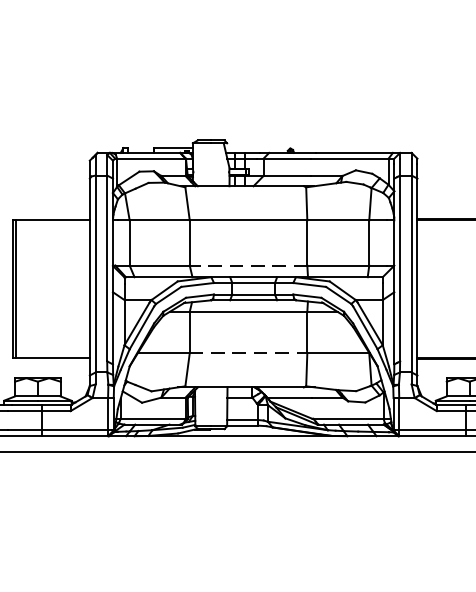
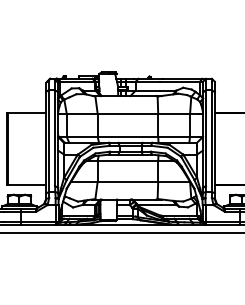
line: (247, 264) -> (127, 136), dashed -> solid
line: (249, 354) -> (128, 182), dashed -> solid

